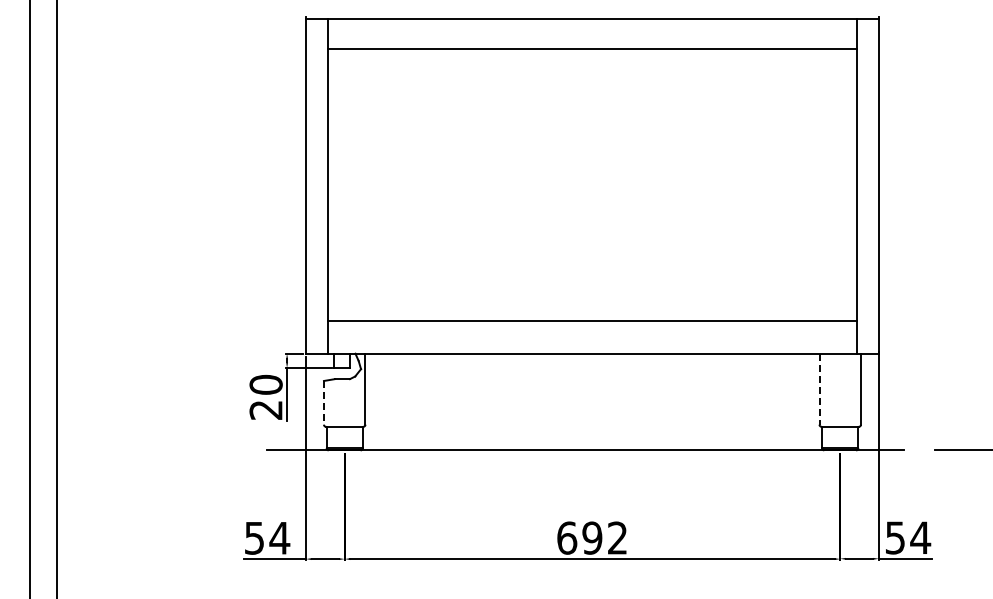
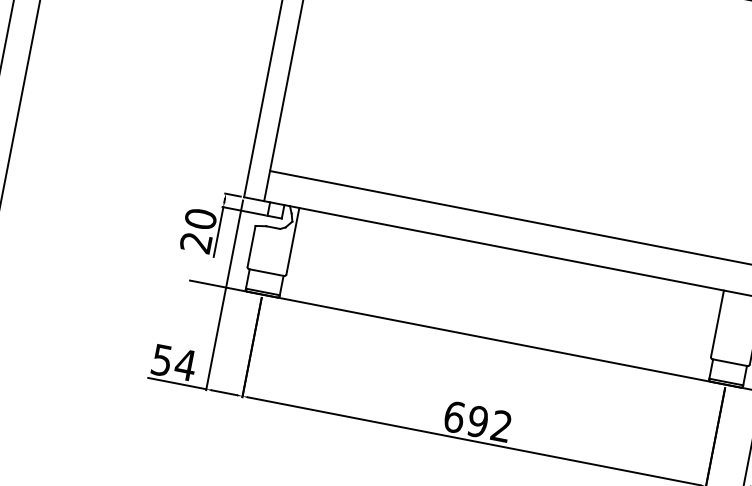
line: (819, 389) -> (717, 324), dashed -> solid
line: (323, 402) -> (251, 246), dashed -> solid

